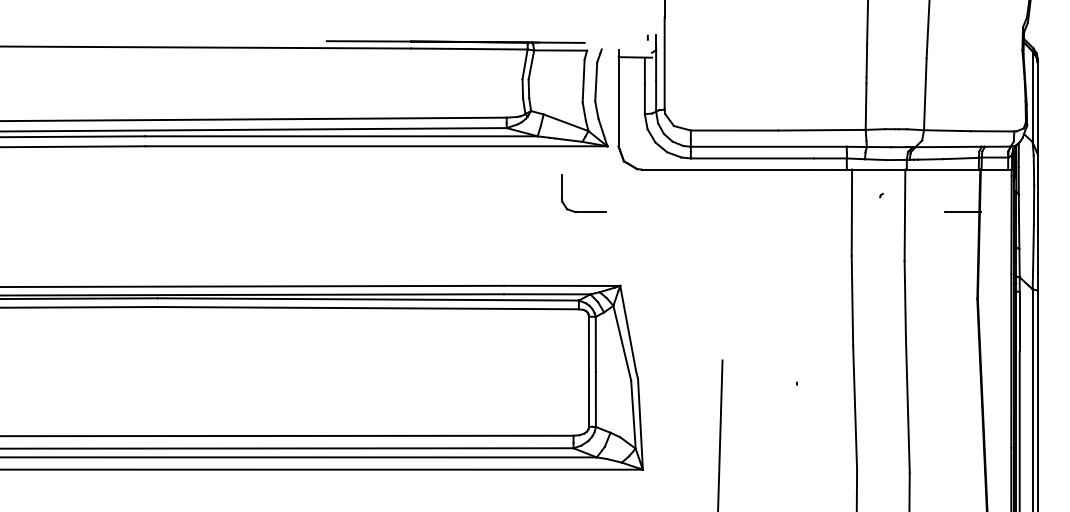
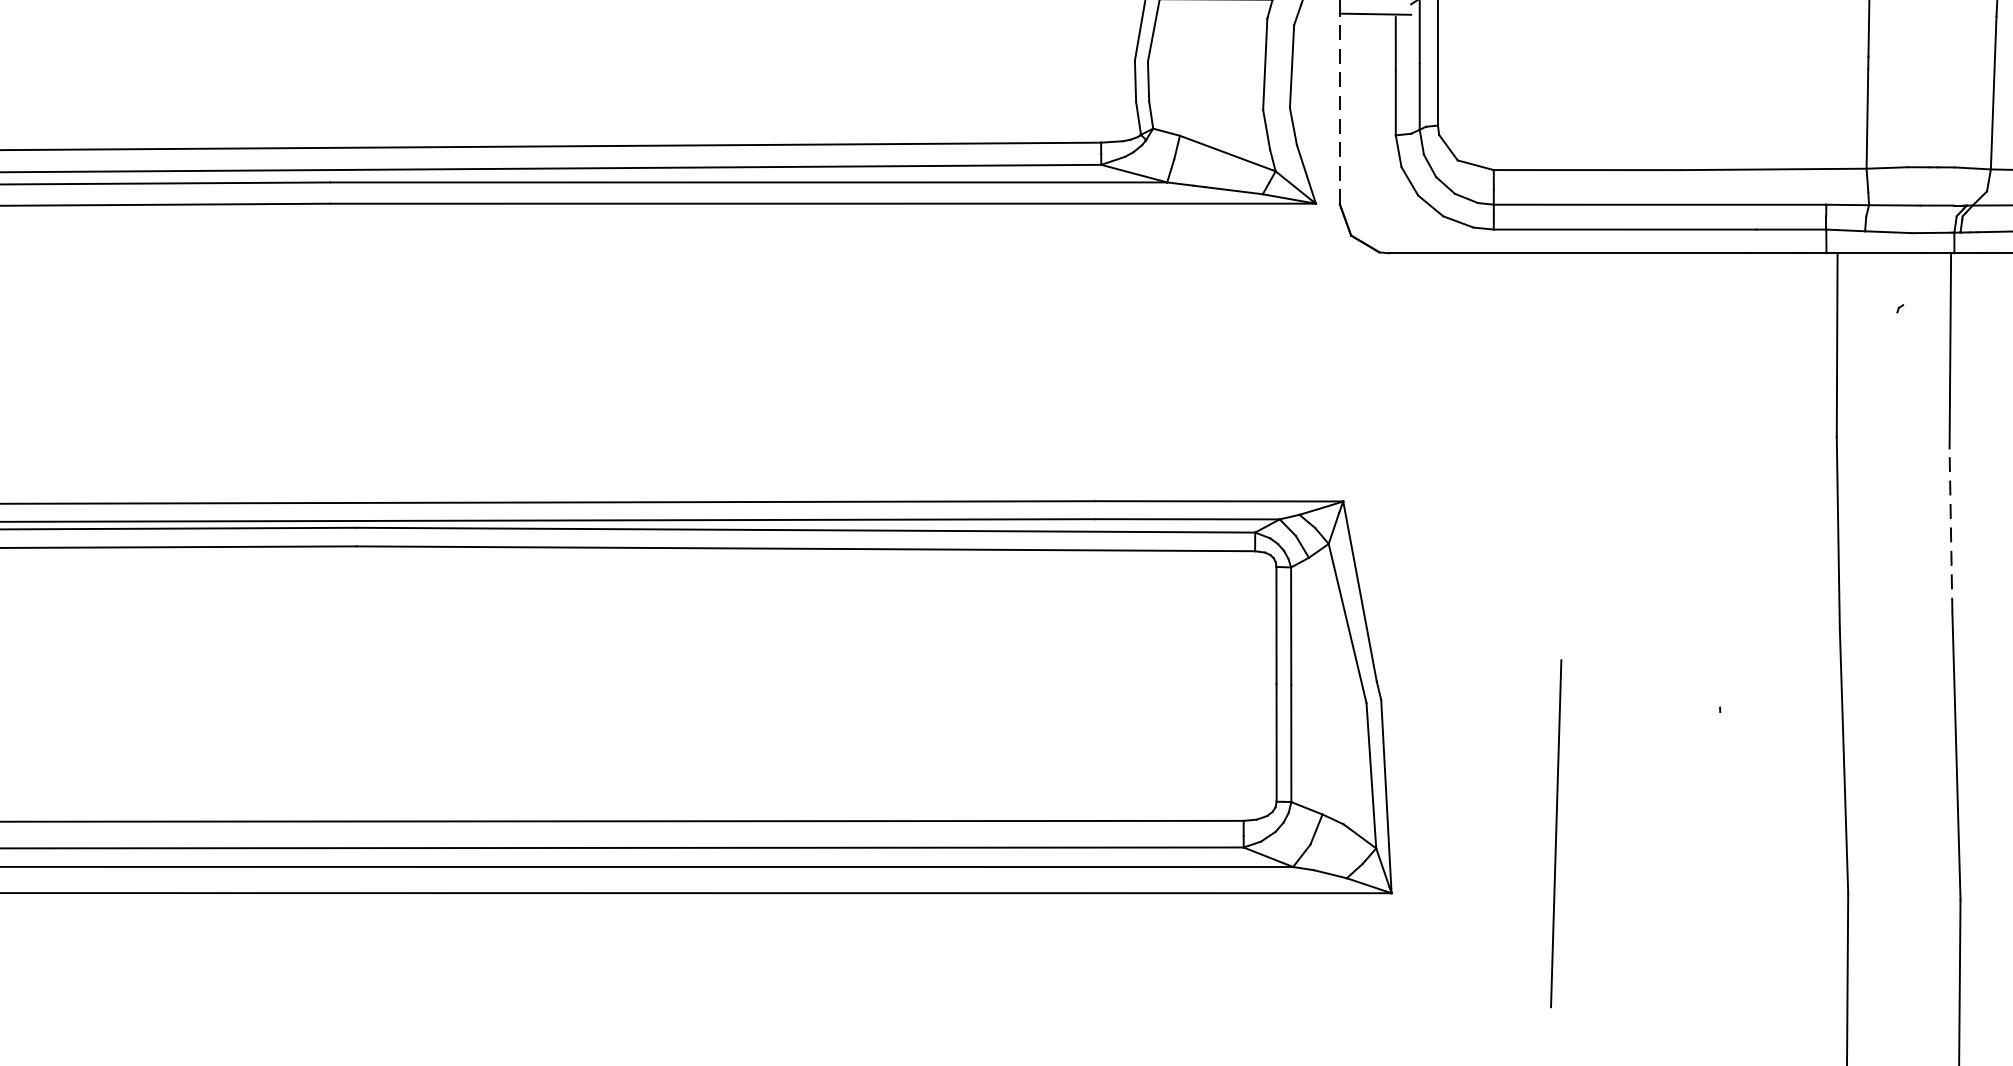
line: (618, 99) -> (1339, 103), solid -> dashed
part: (583, 211) -> (1264, 342), removed
line: (905, 299) -> (1951, 530), solid -> dashed

